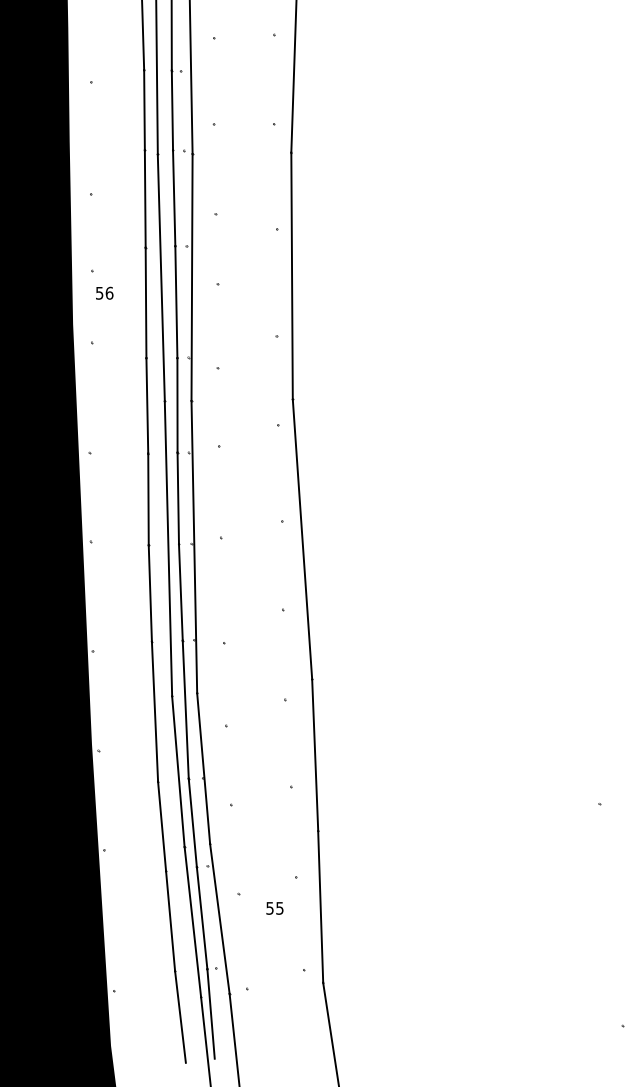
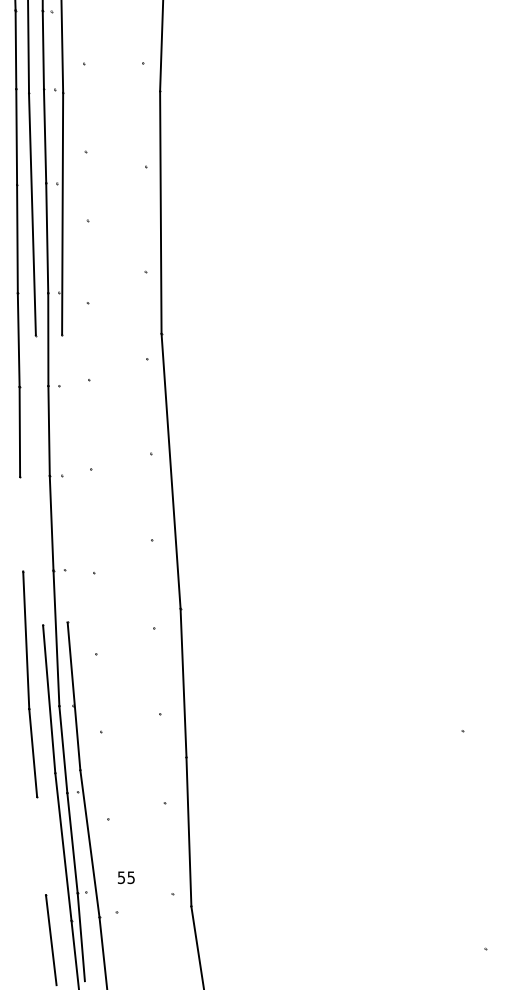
line: (194, 546) -> (65, 478), removed
line: (168, 548) -> (39, 480), removed
line: (149, 593) -> (20, 524), removed
text: (274, 908) -> (125, 877), moved
line: (170, 921) -> (41, 846), removed

